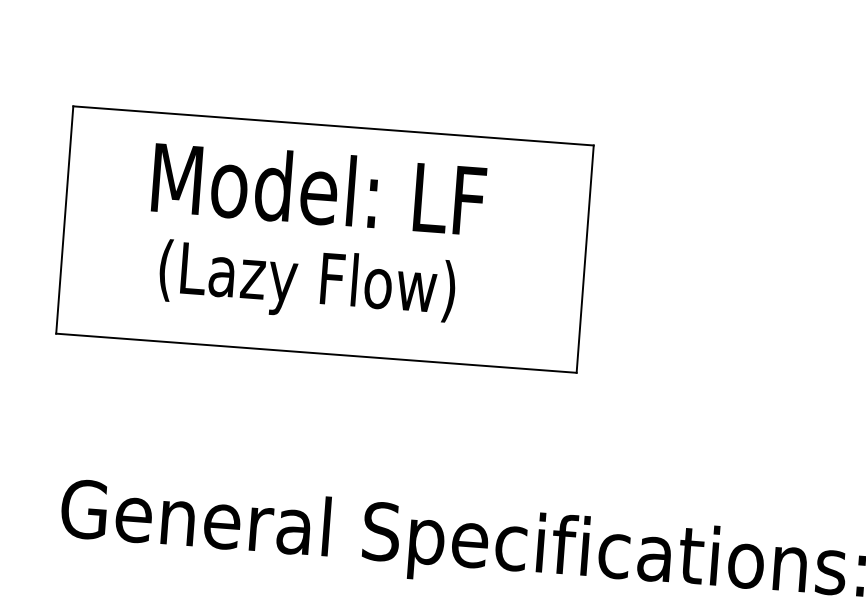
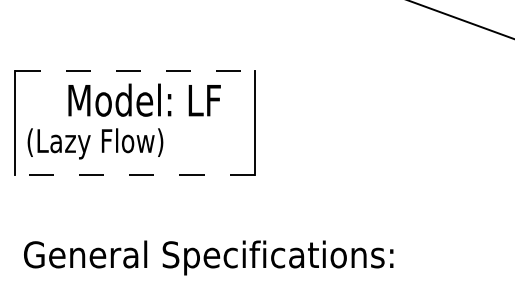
line: (334, 125) -> (135, 70), solid -> dashed
text: (318, 187) -> (144, 99), moved
text: (307, 282) -> (95, 143), moved
line: (317, 353) -> (135, 175), solid -> dashed

